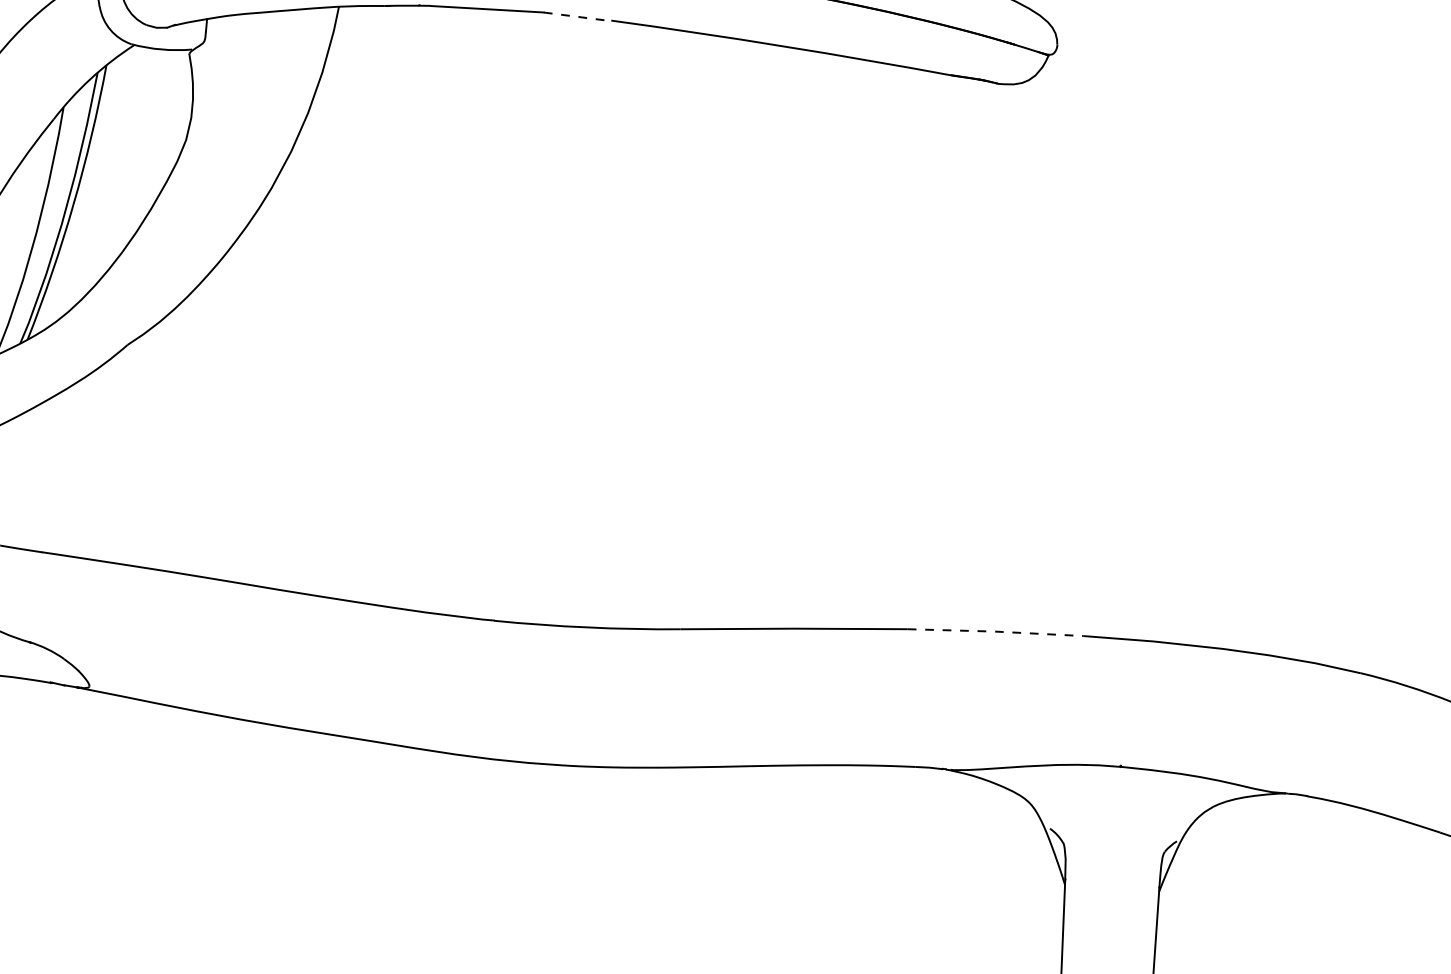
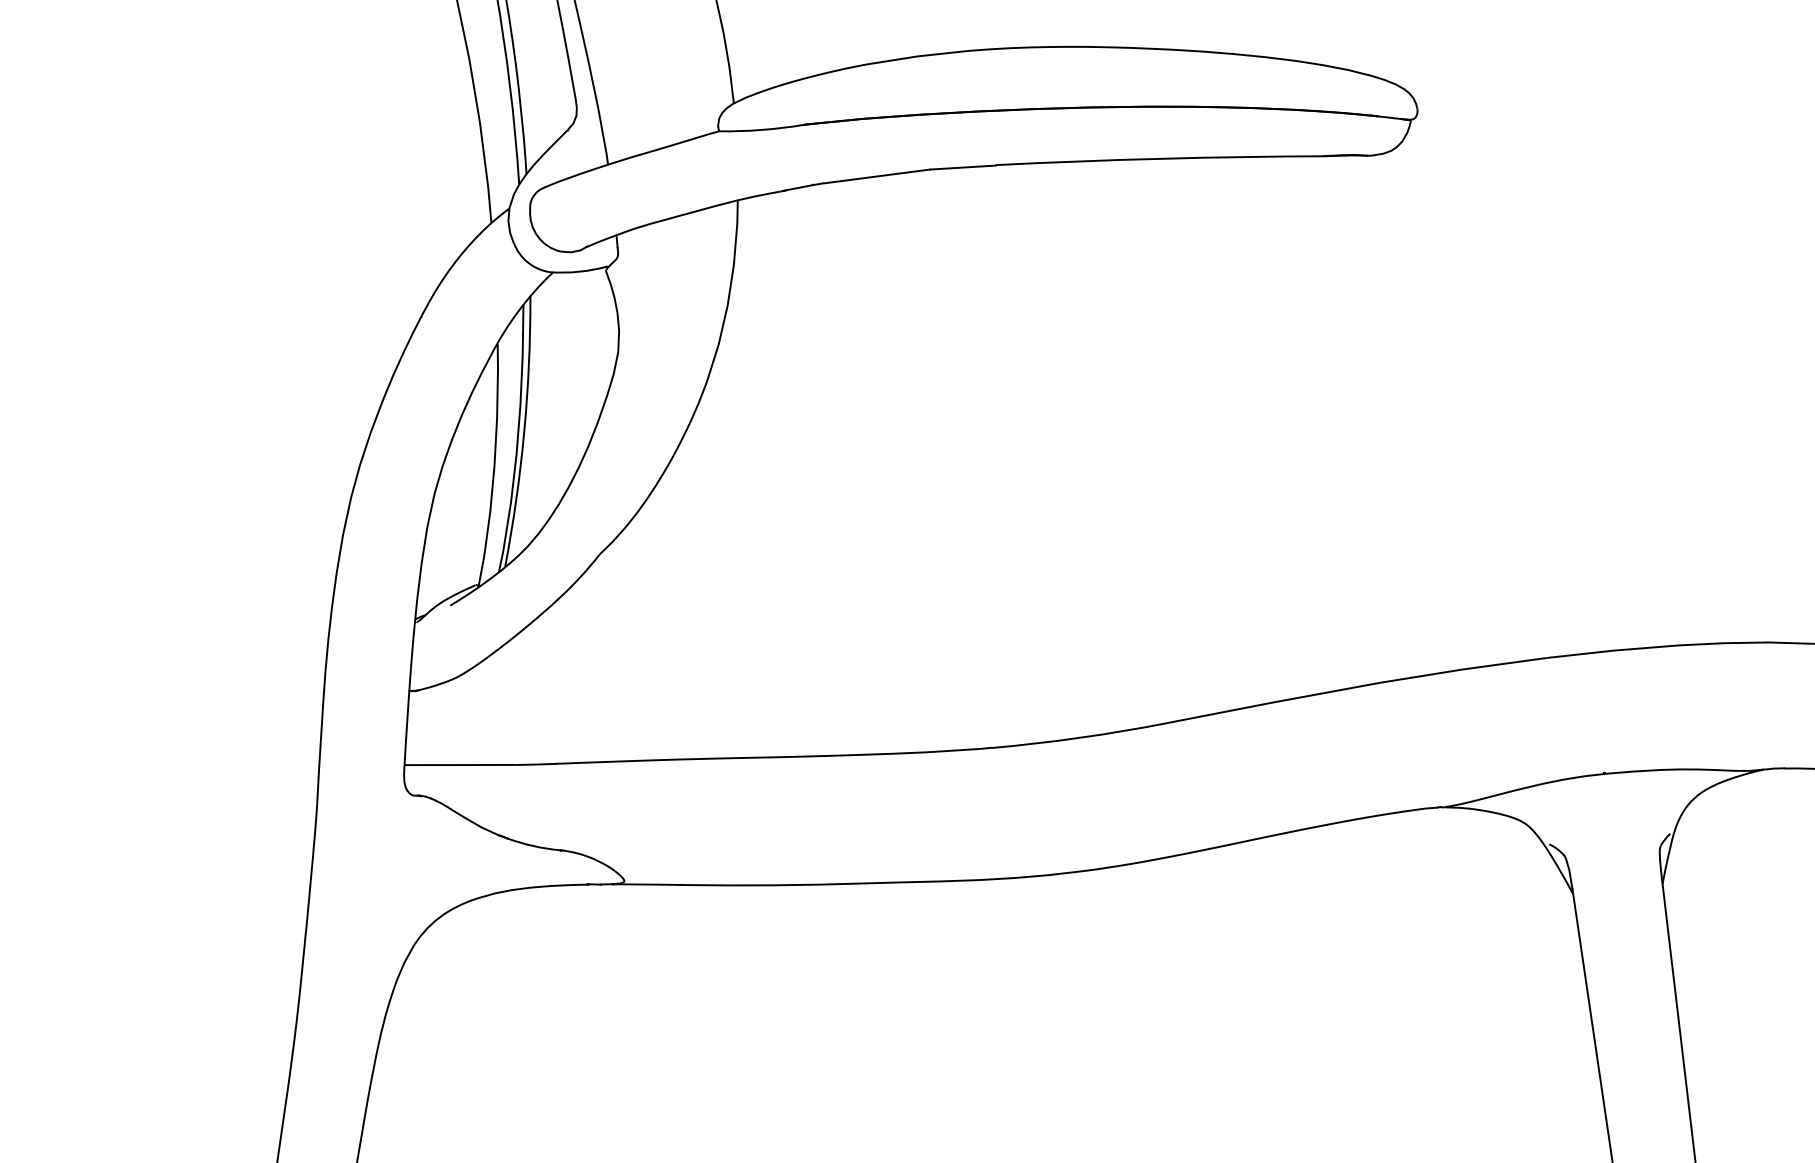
line: (578, 16) -> (963, 167), dashed -> solid
line: (995, 631) -> (1463, 669), dashed -> solid

